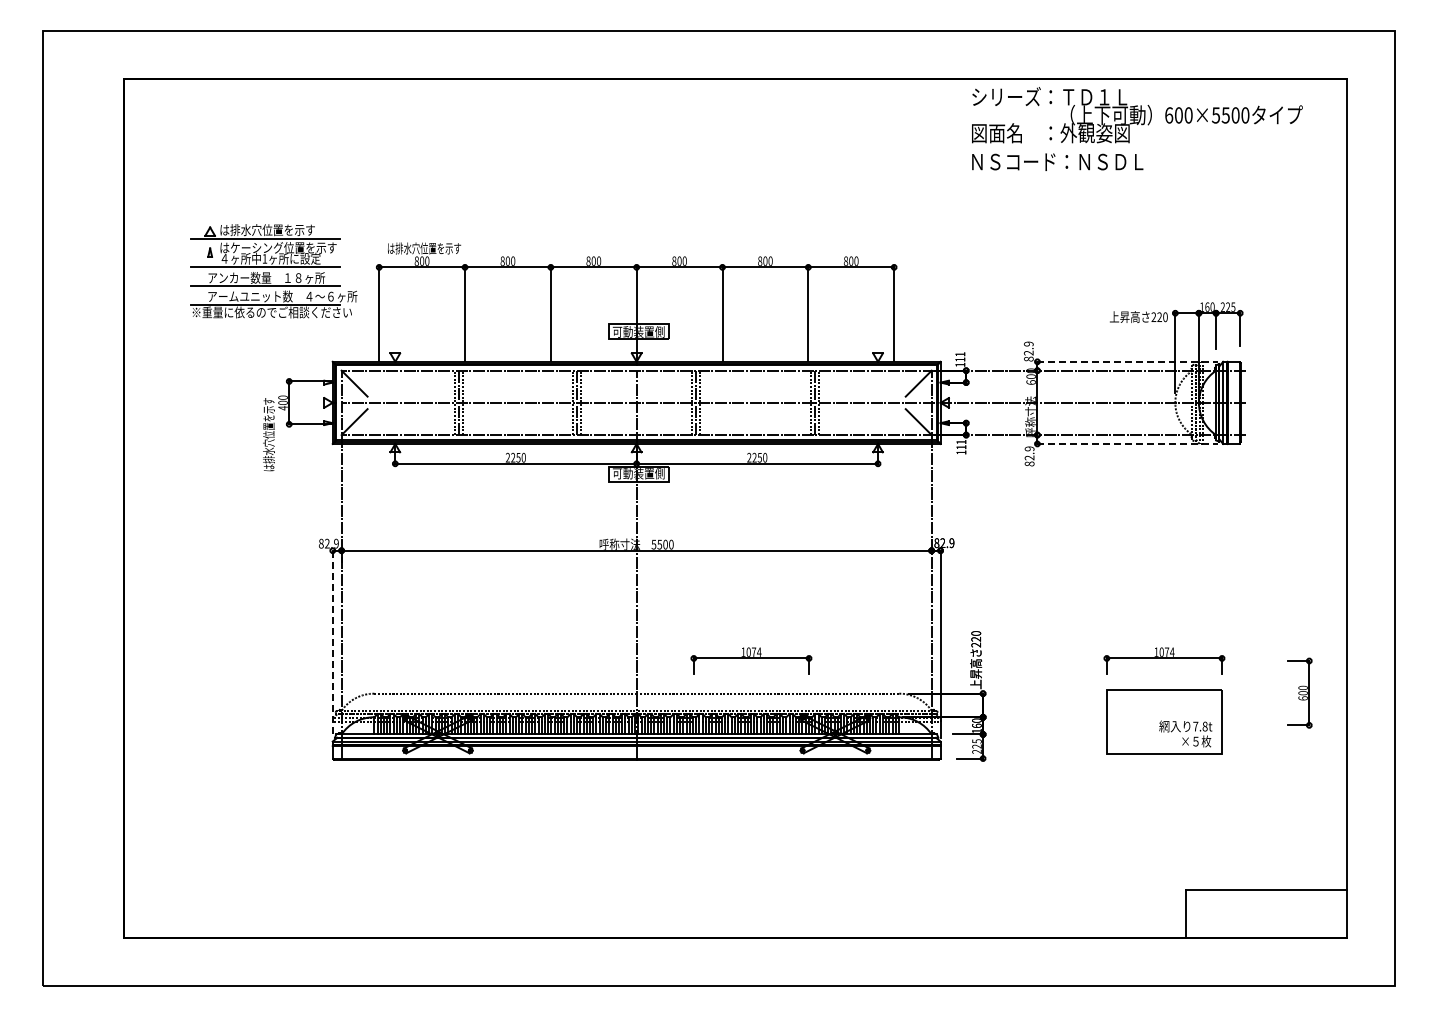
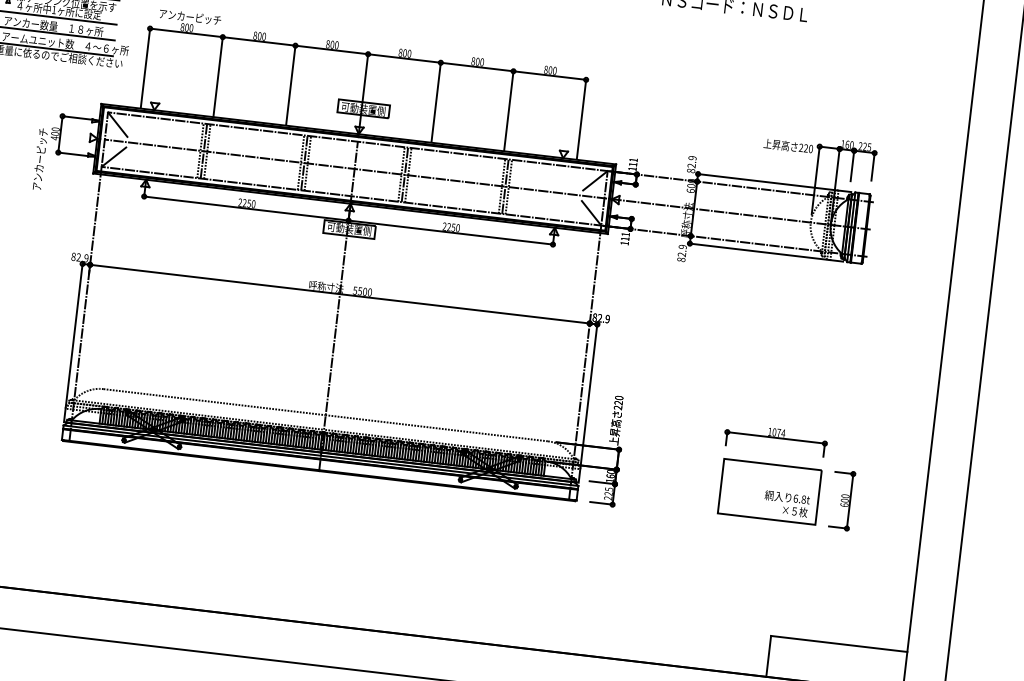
text: (424, 248) -> (190, 17), は排水穴位置を示す -> アンカーピッチ
line: (1128, 361) -> (775, 182), dashed -> solid
text: (268, 434) -> (39, 159), は排水穴位置を示す -> アンカーピッチ
line: (1128, 443) -> (767, 252), dashed -> solid
line: (332, 644) -> (73, 343), dashed -> solid
part: (751, 660) -> (426, 398), removed
part: (1299, 692) -> (841, 499), moved
text: (1195, 726) -> (795, 498), 7.8t -> 6.8t

